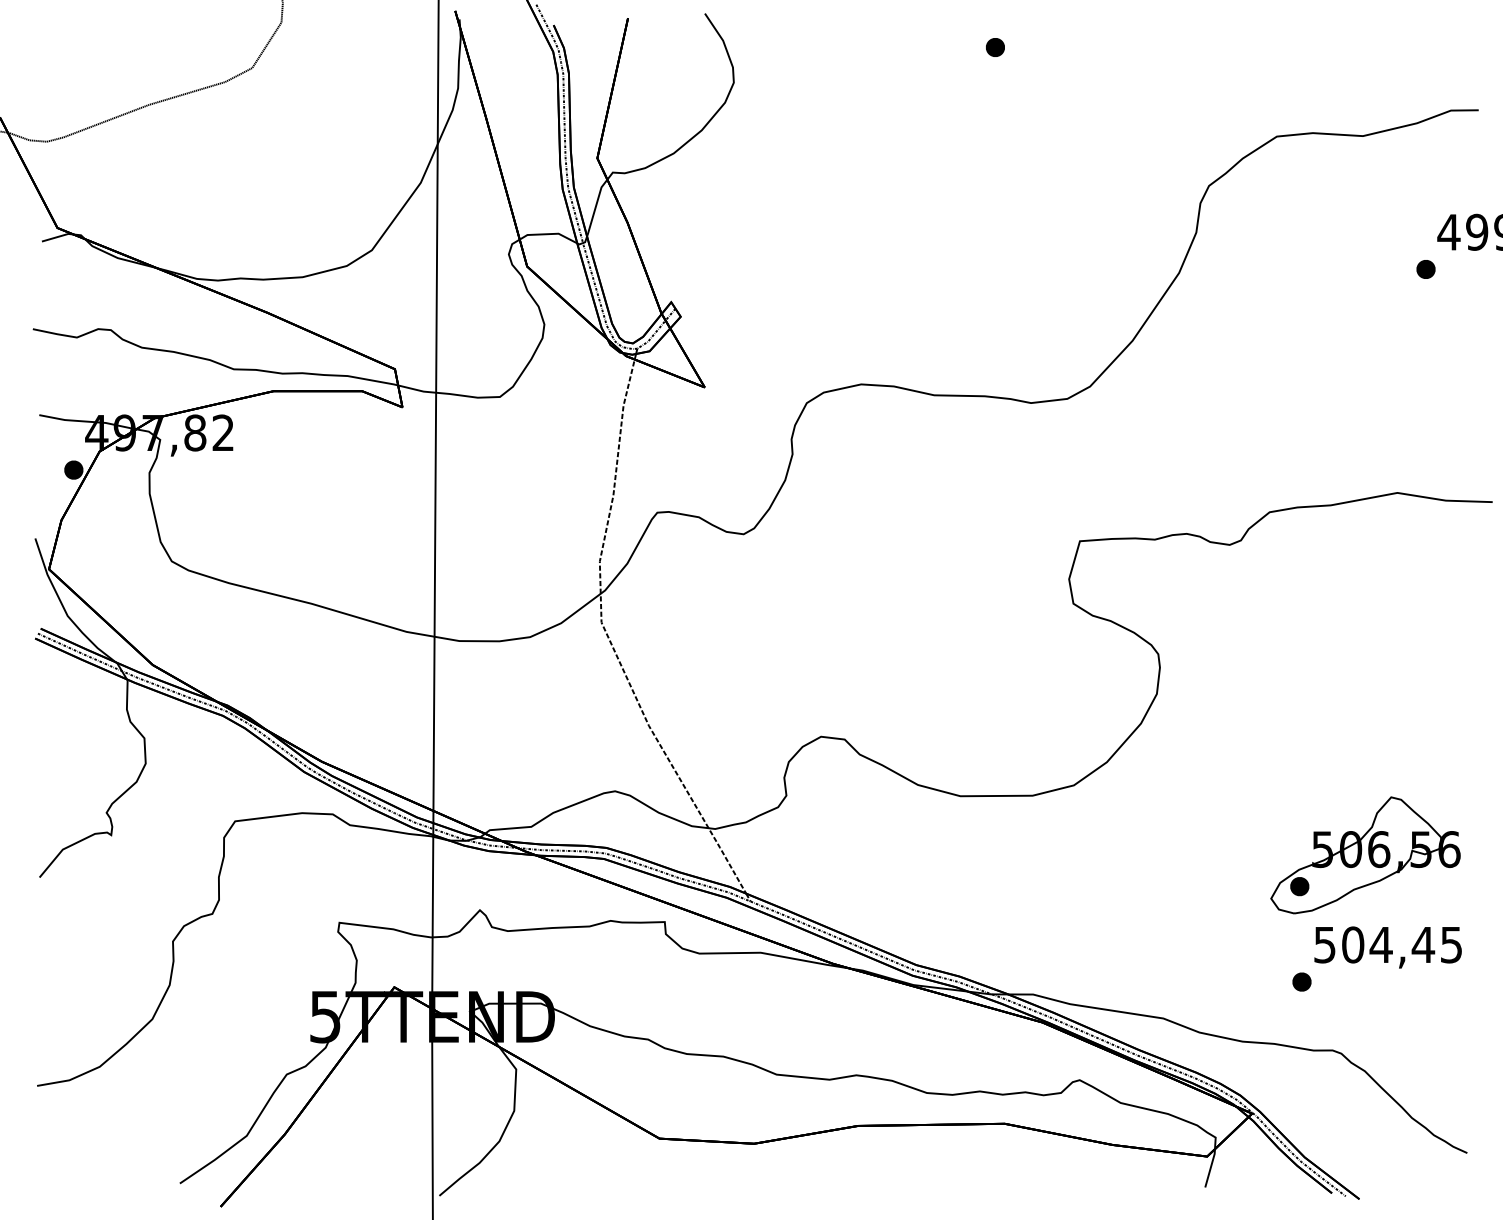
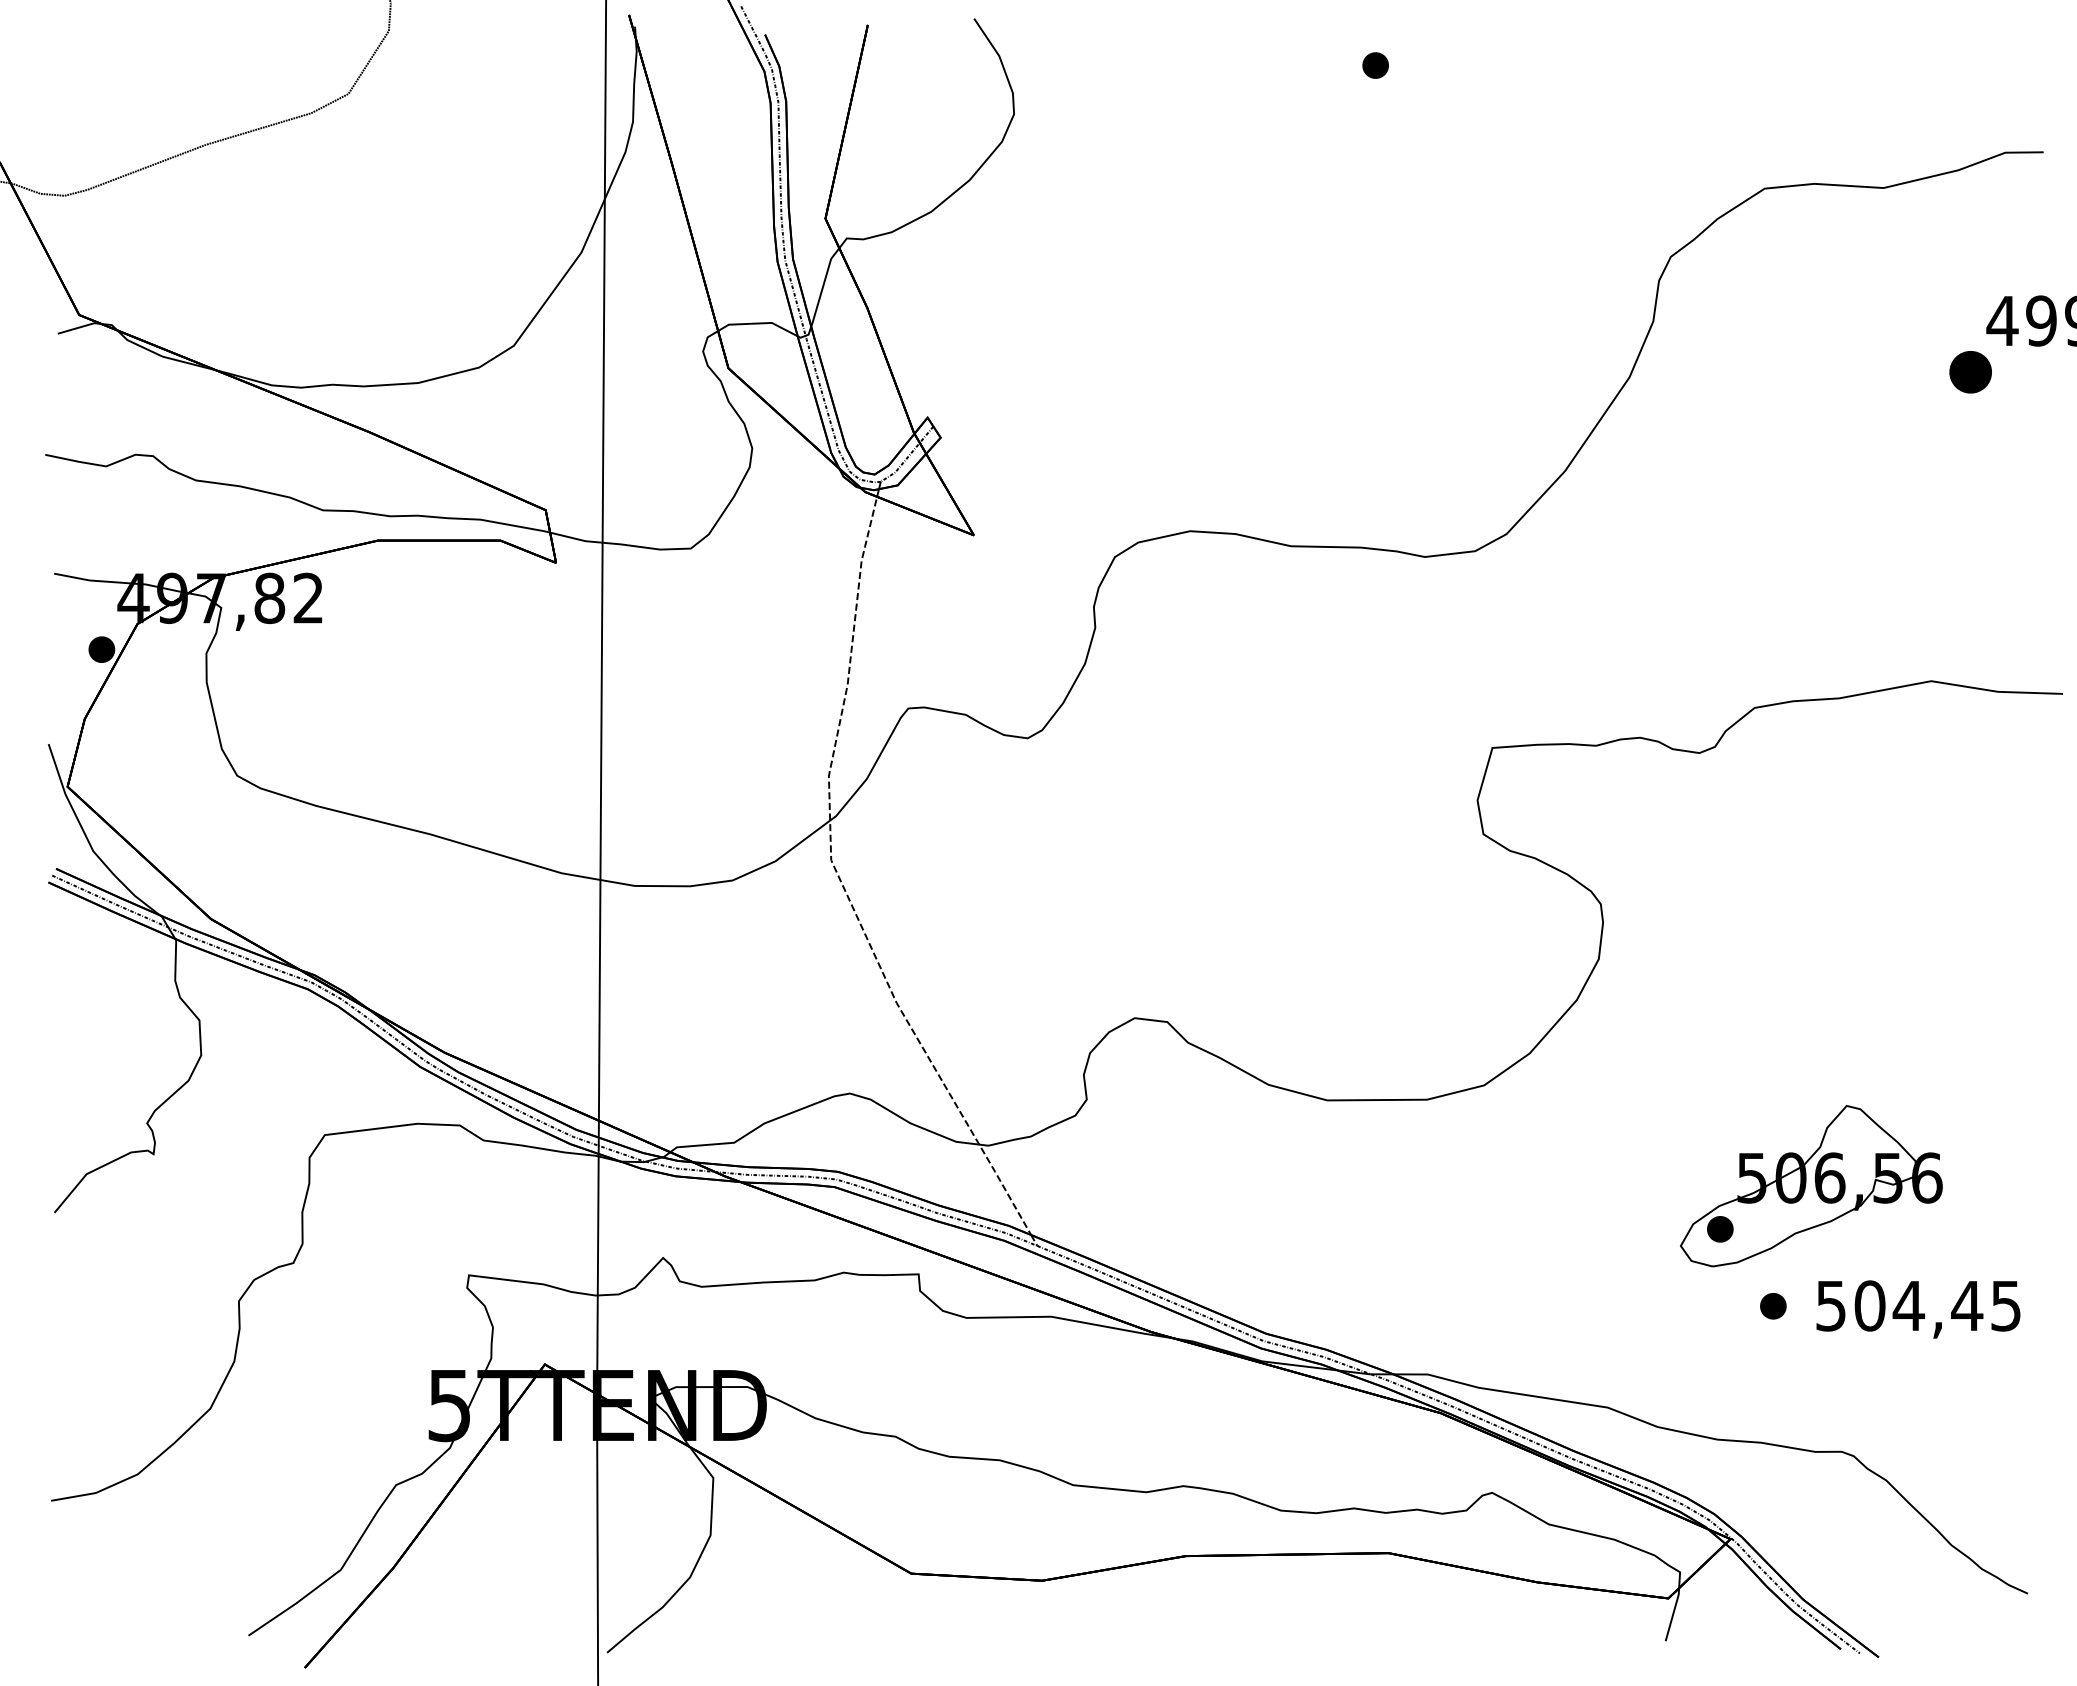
part: (1425, 269) -> (1970, 372), size x1.6
part: (1365, 855) -> (1811, 1186), moved
part: (1302, 982) -> (1773, 1306), moved

